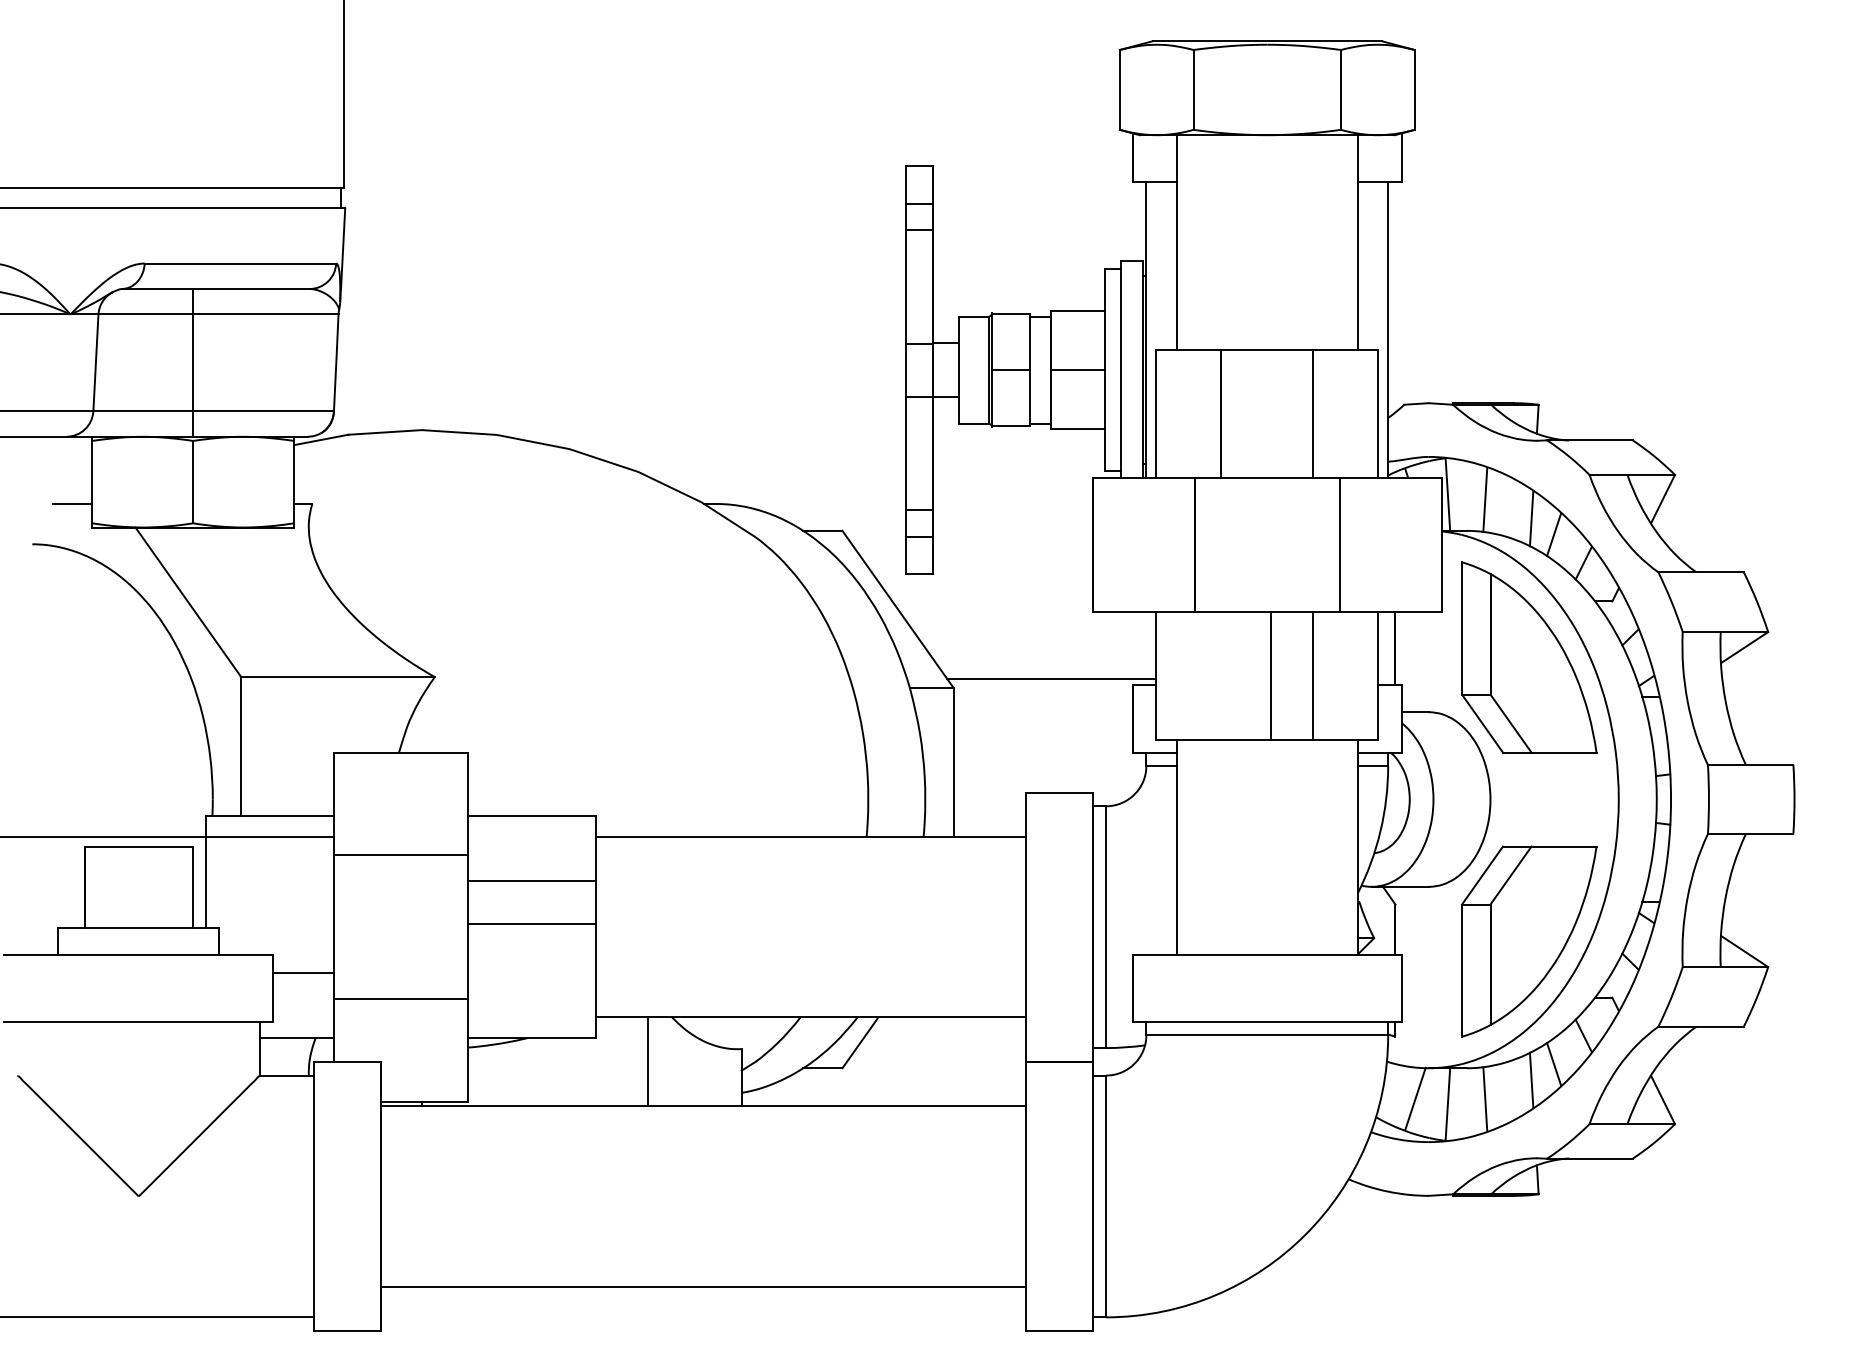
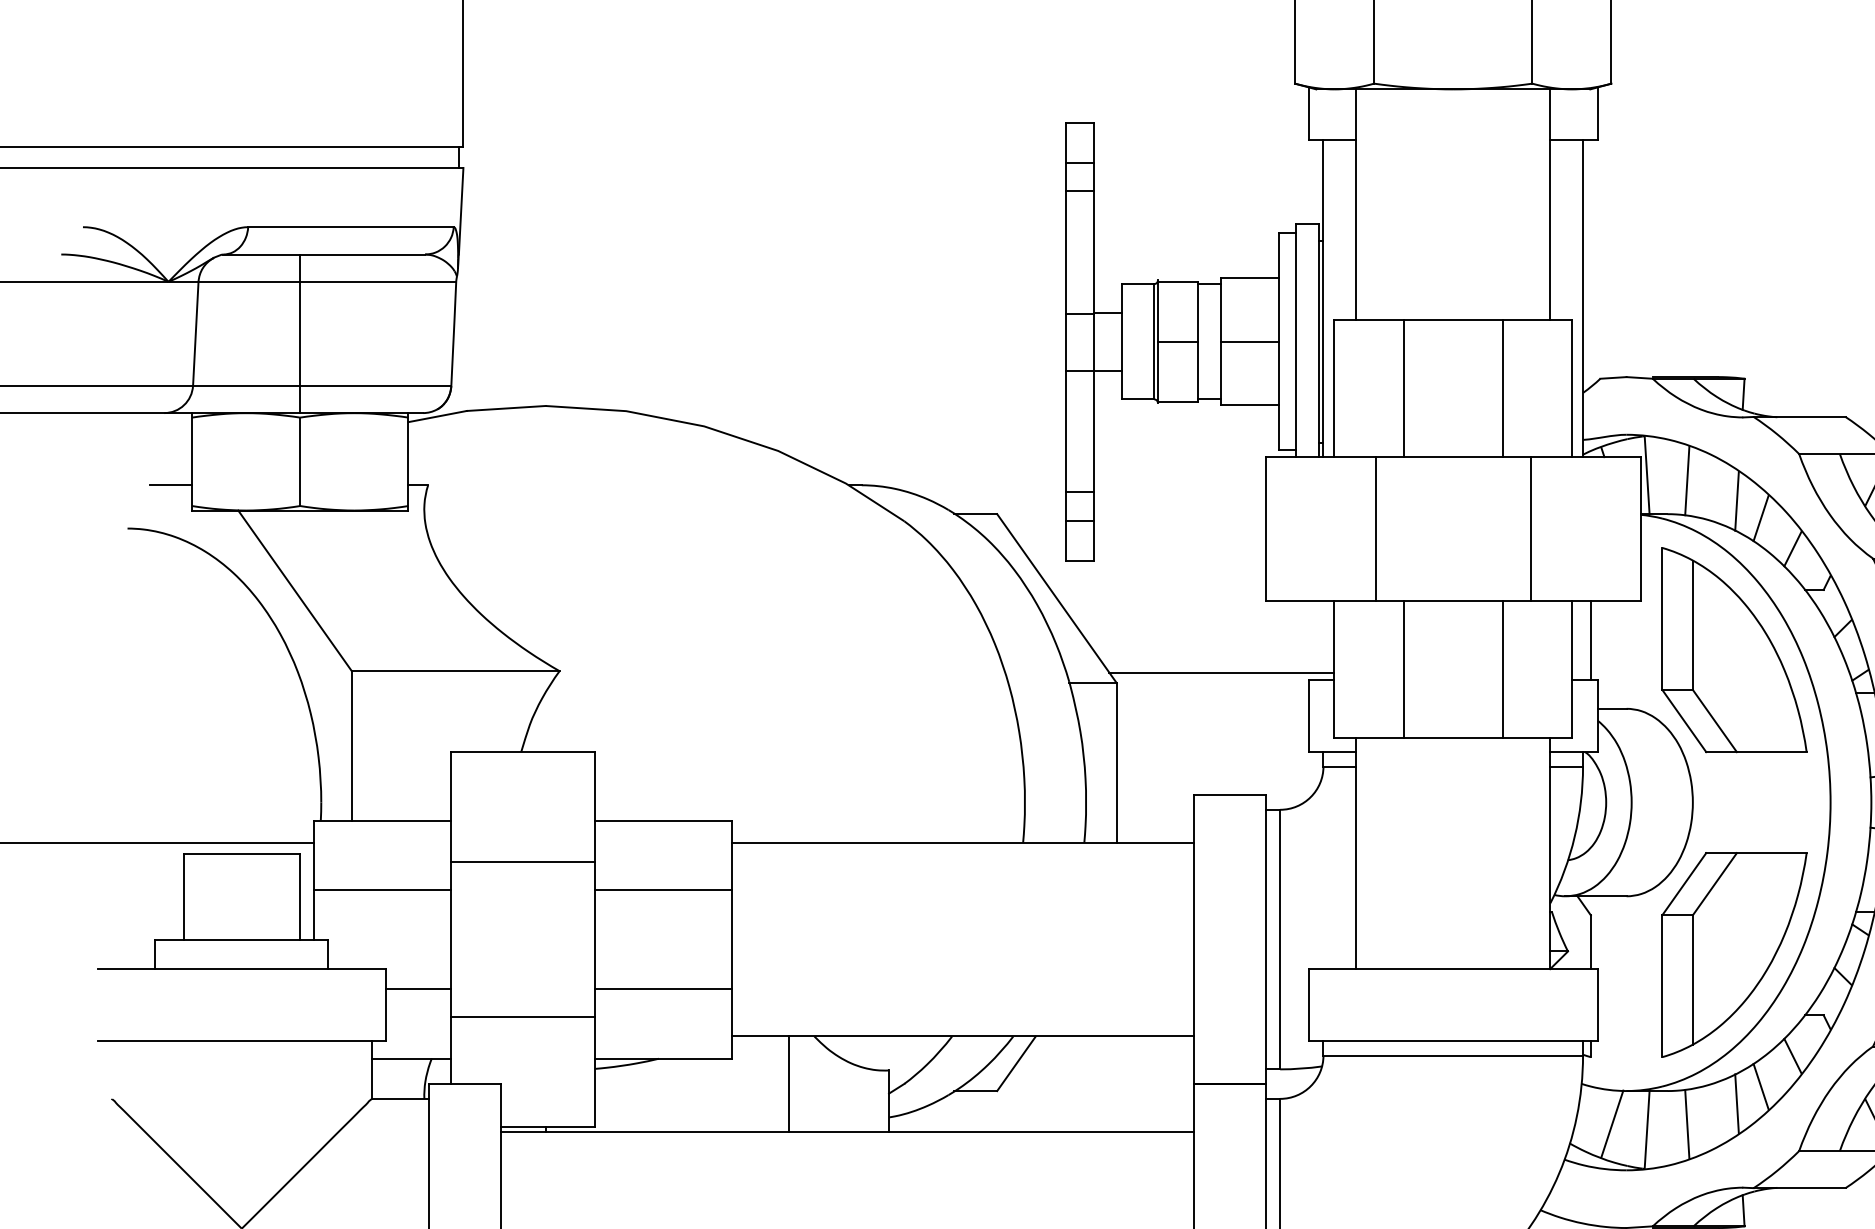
line: (1271, 675) -> (1404, 669), moved
line: (269, 837) -> (382, 890), moved
line: (531, 924) -> (663, 989), moved

